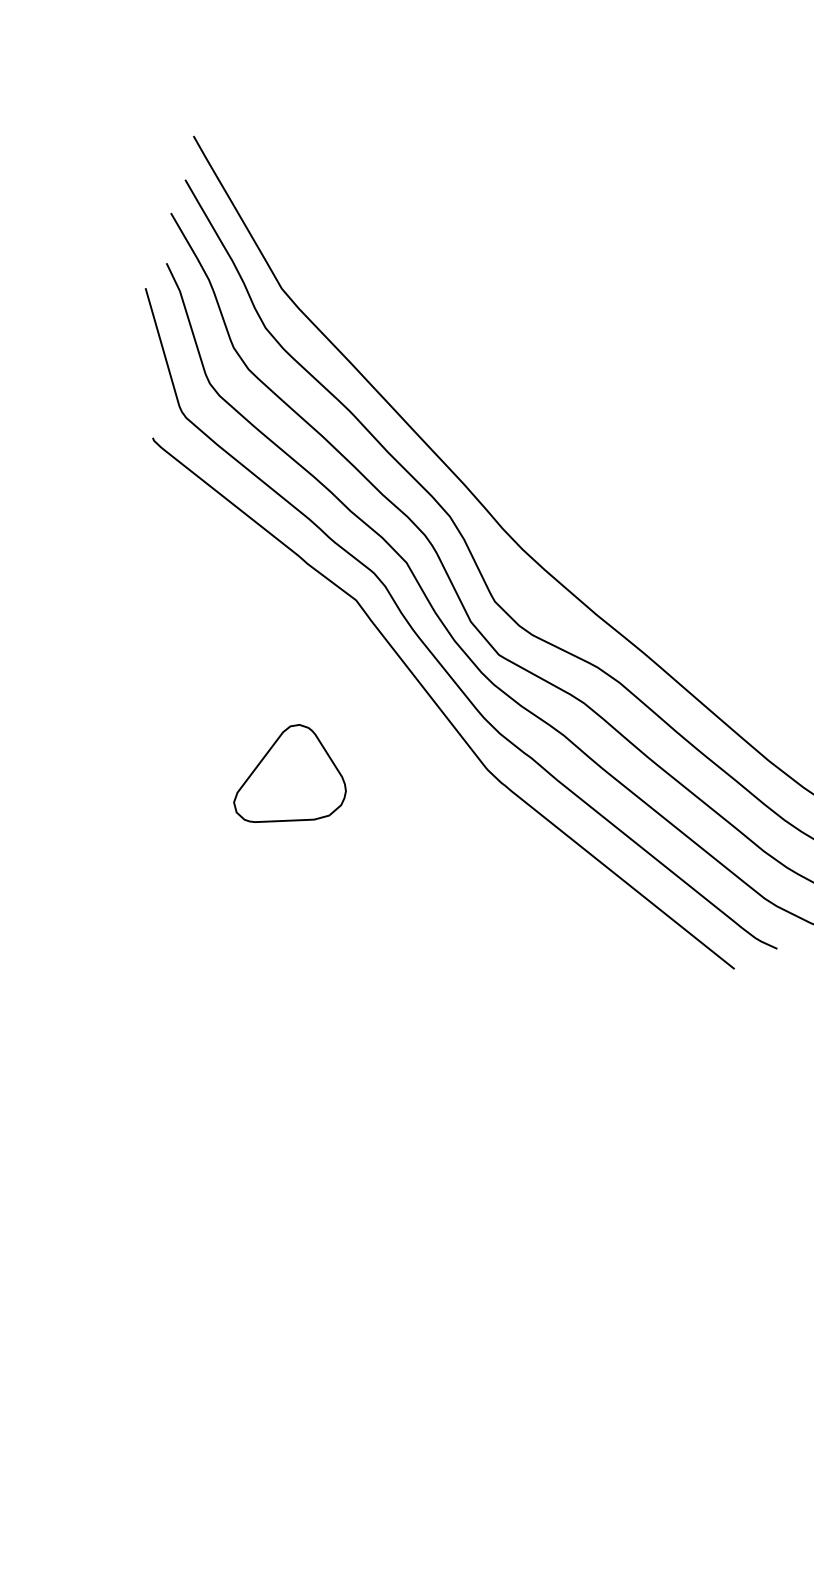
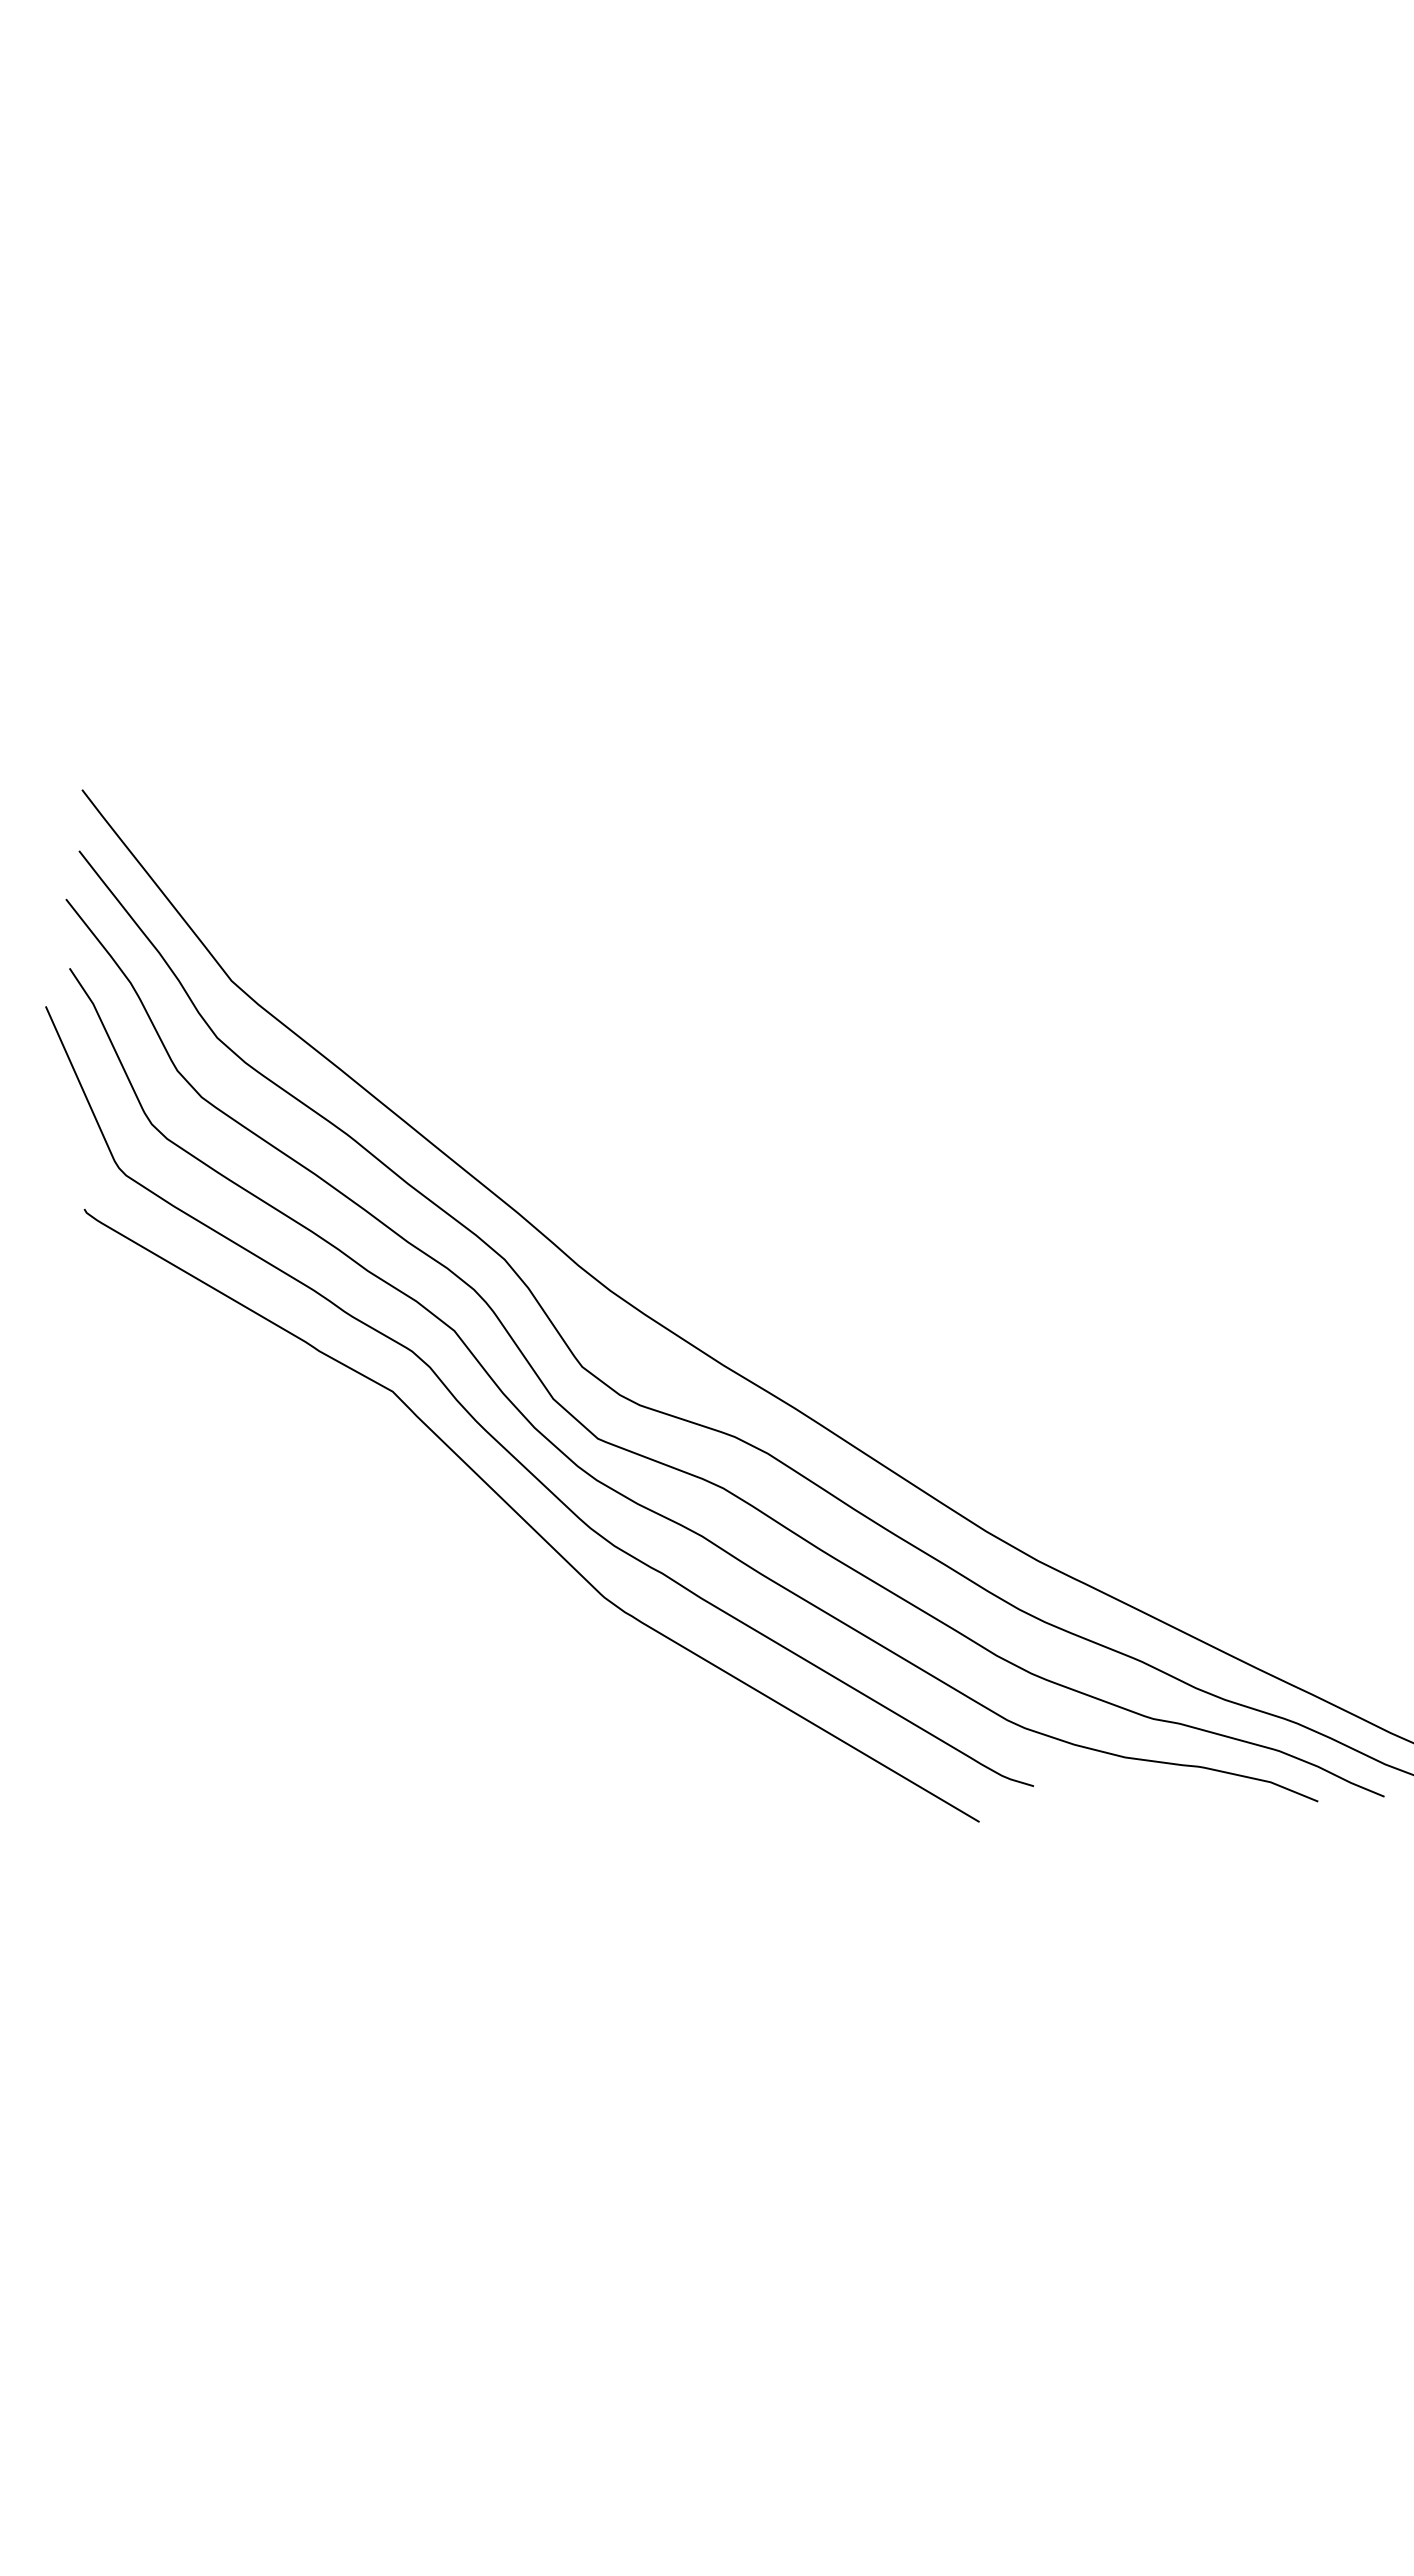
part: (293, 775) -> (340, 1642), removed

